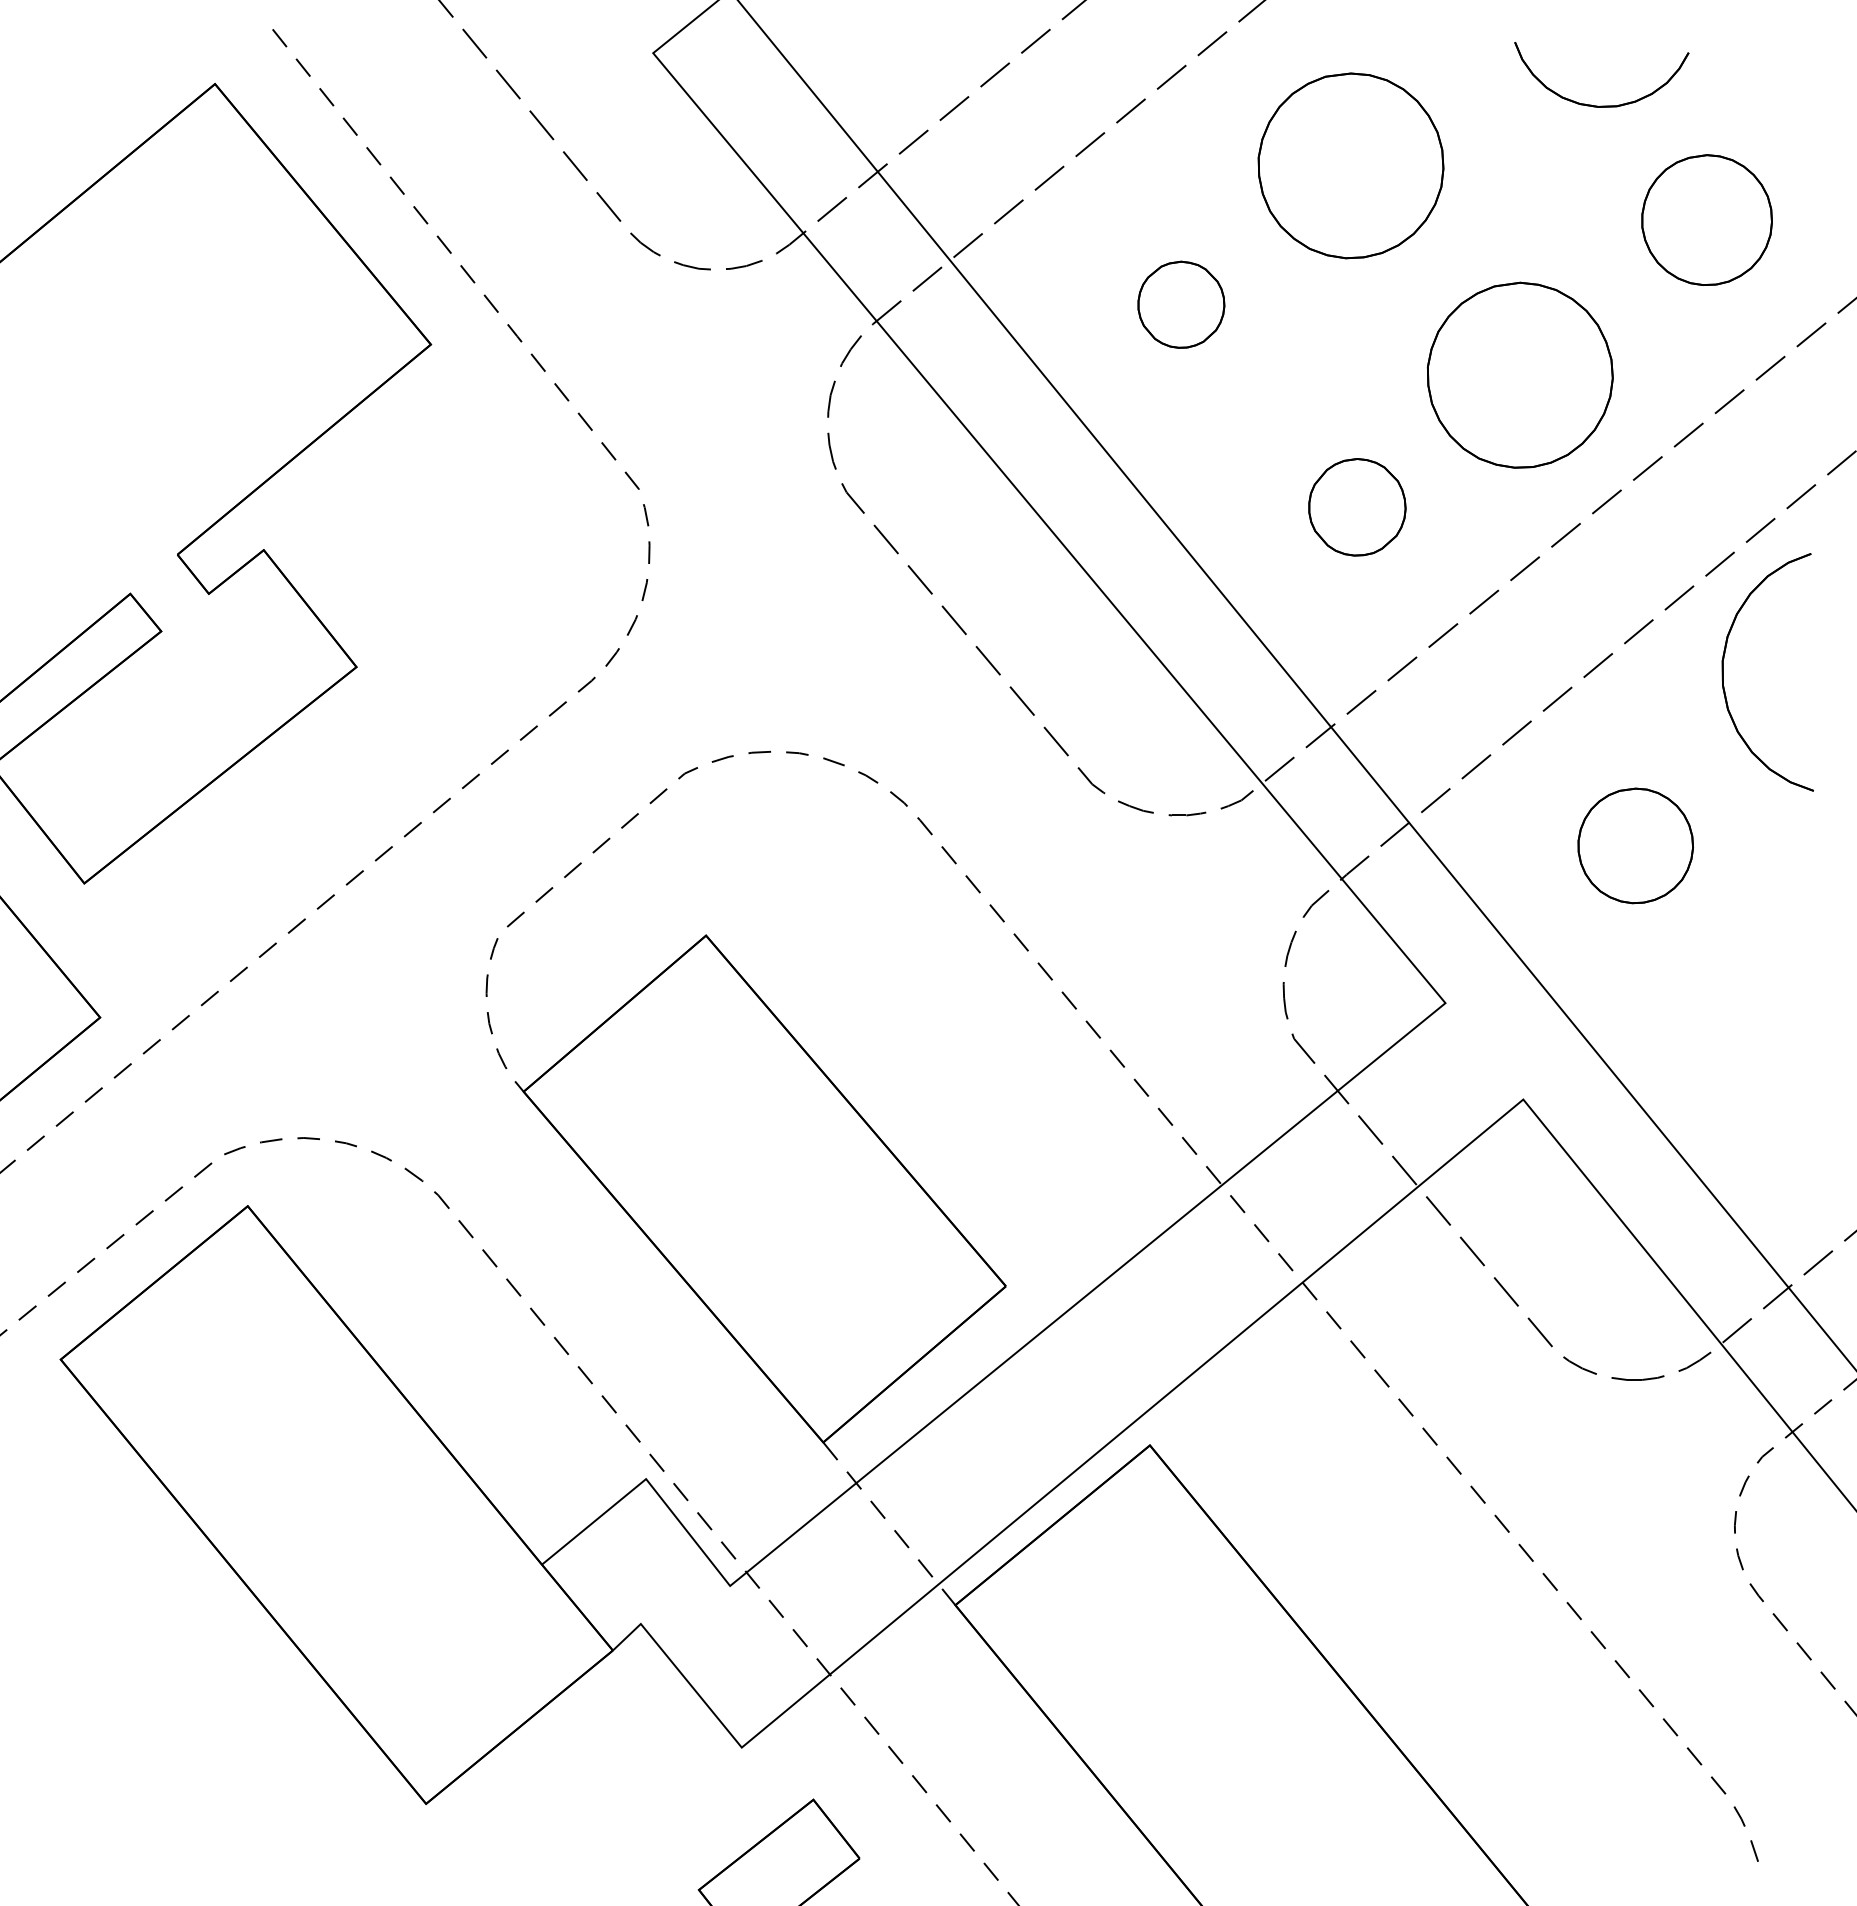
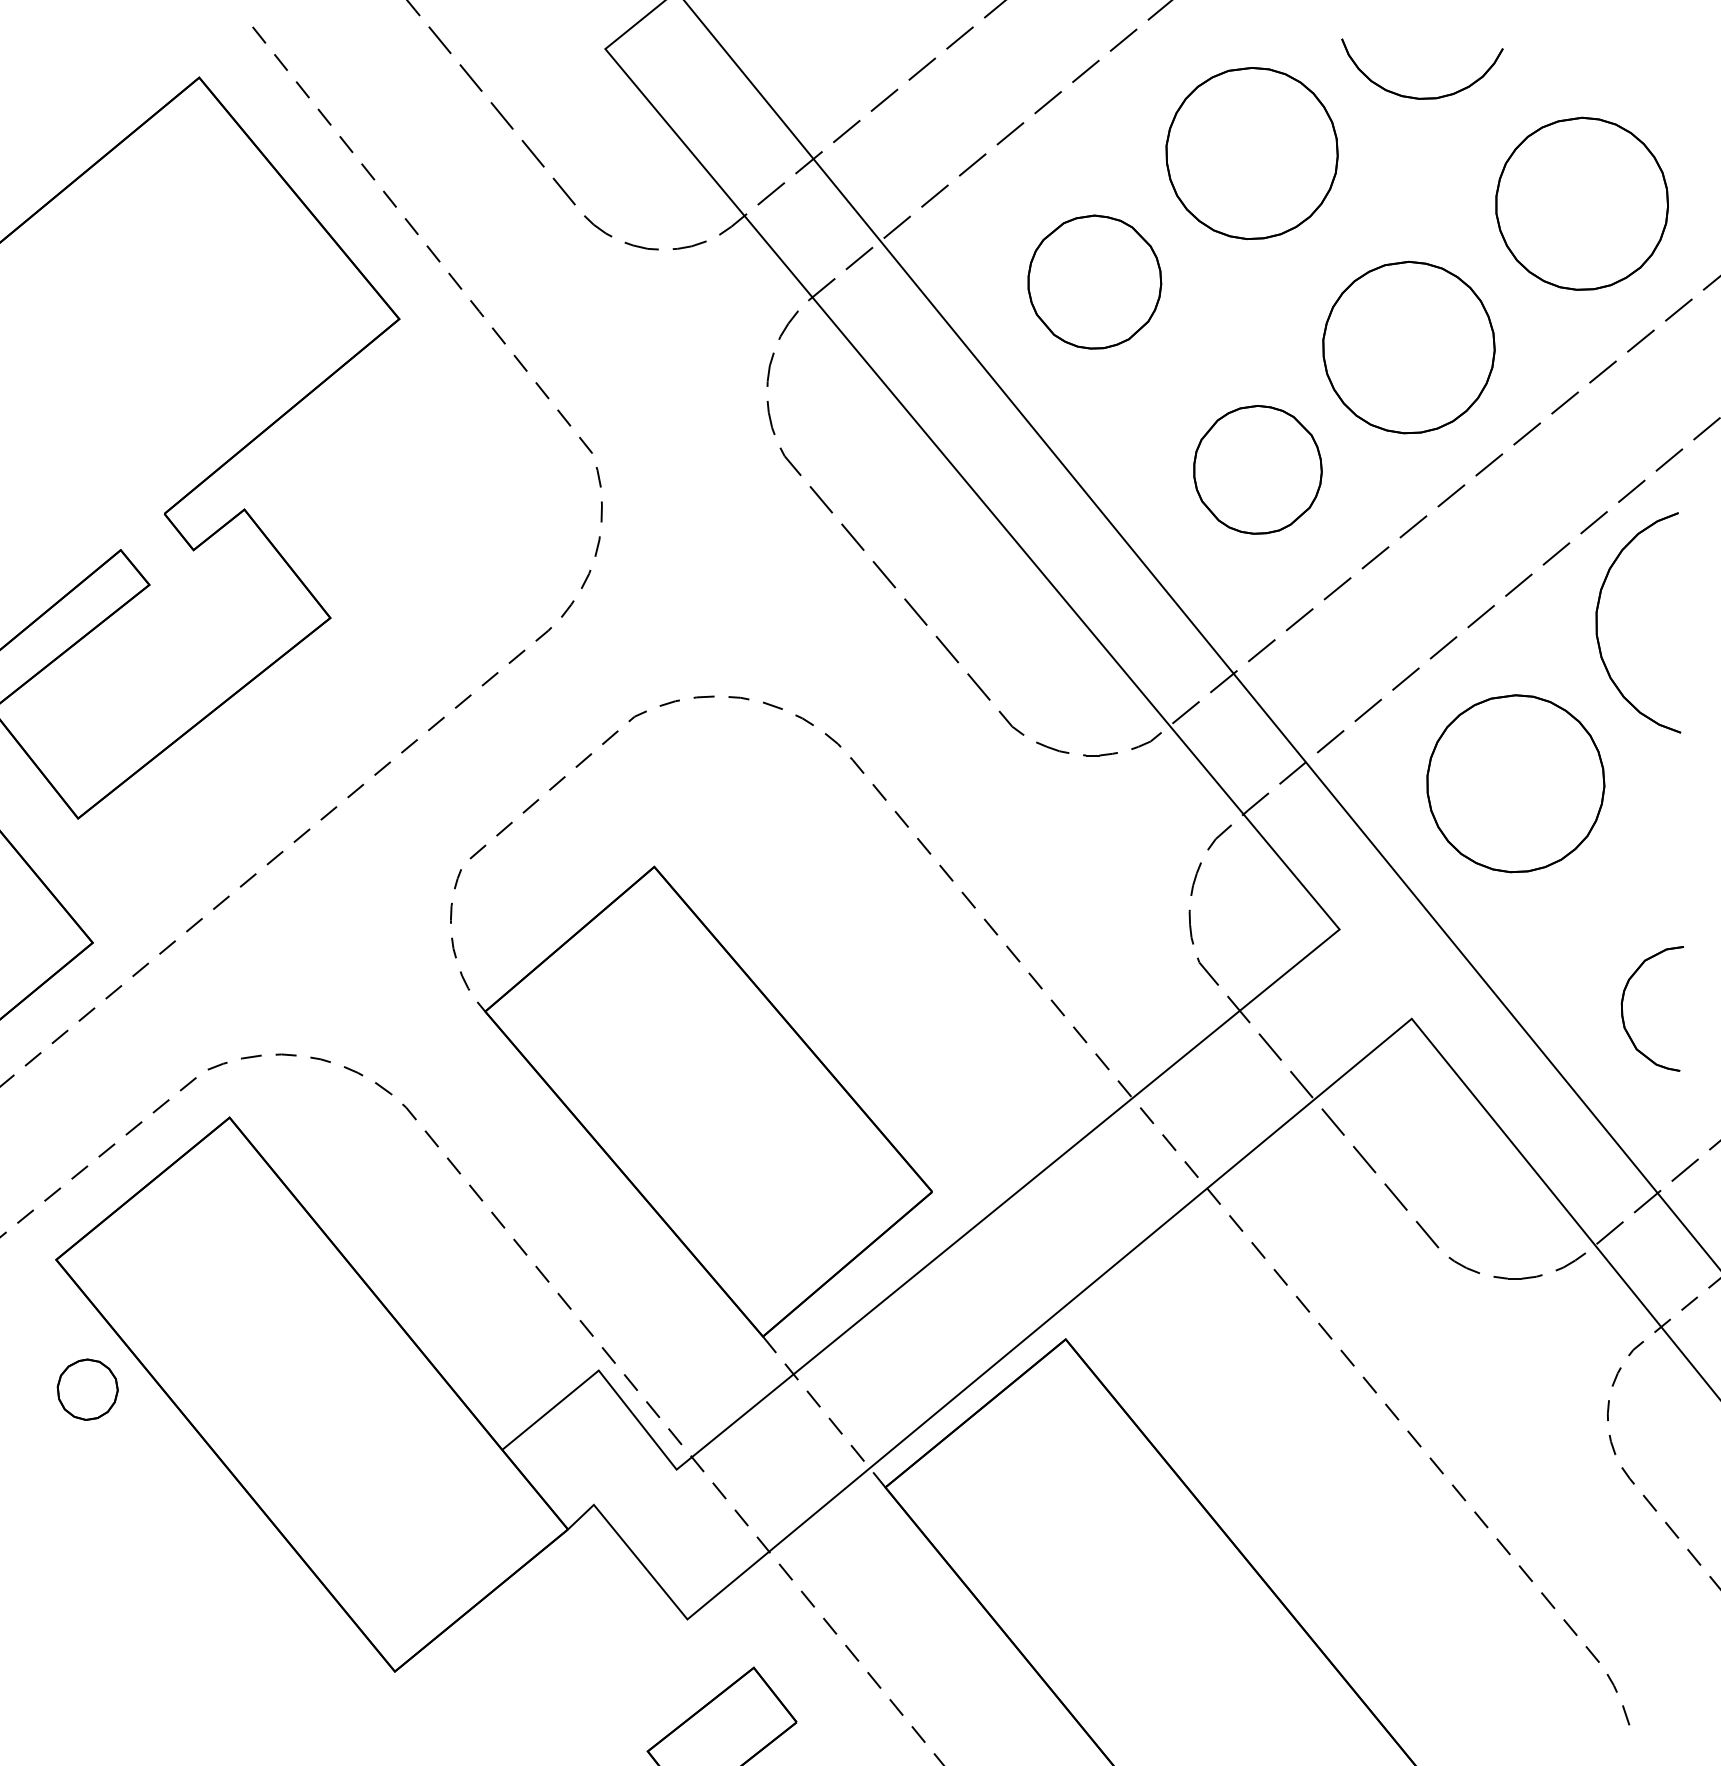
part: (1601, 105) -> (1422, 97), moved
part: (1706, 219) -> (1581, 203), size x1.43
part: (1181, 304) -> (1094, 281), size x1.67
part: (1357, 507) -> (1258, 470), size x1.43
part: (1635, 845) -> (1515, 783), size x1.67
part: (1751, 1088) -> (1623, 1008), added
part: (94, 1499) -> (87, 1389), added

